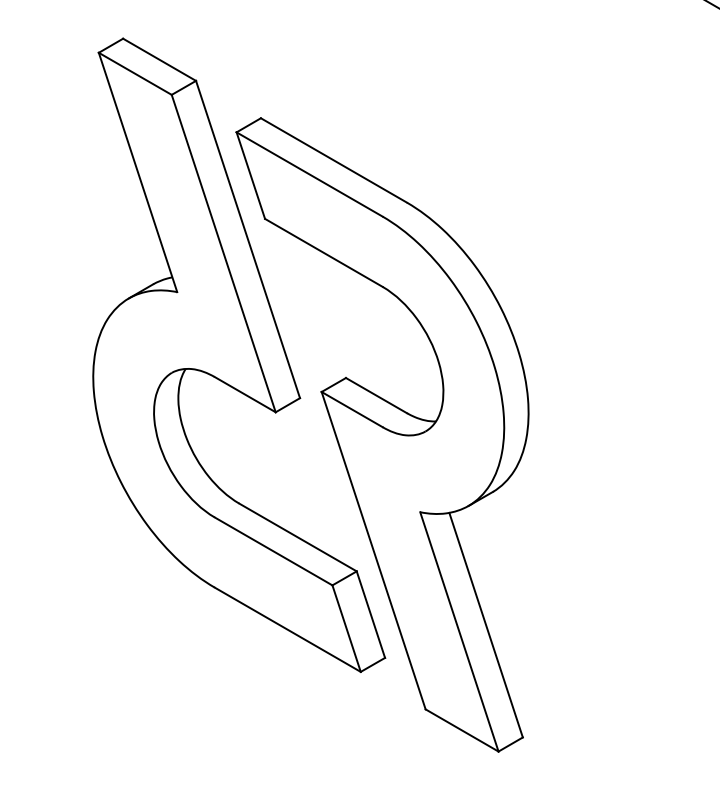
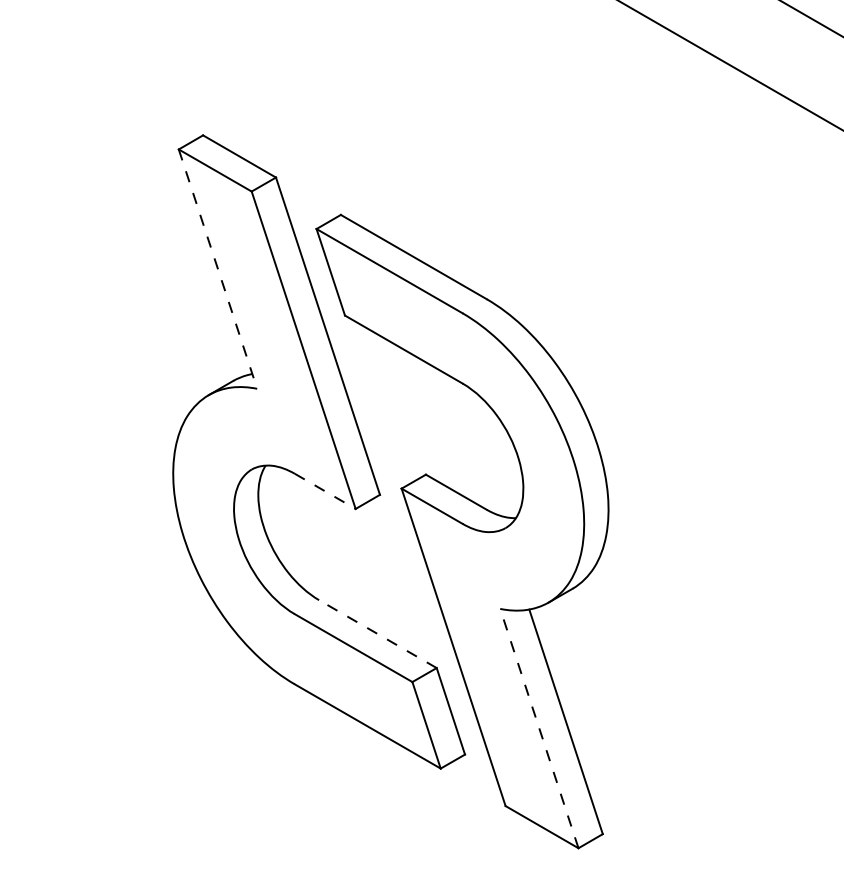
line: (138, 172) -> (218, 269), solid -> dashed
line: (245, 394) -> (325, 491), solid -> dashed
line: (297, 537) -> (377, 634), solid -> dashed
line: (459, 631) -> (539, 728), solid -> dashed

